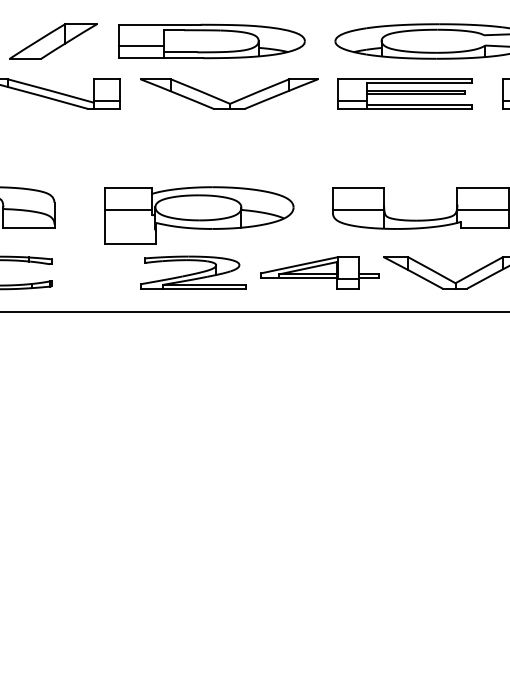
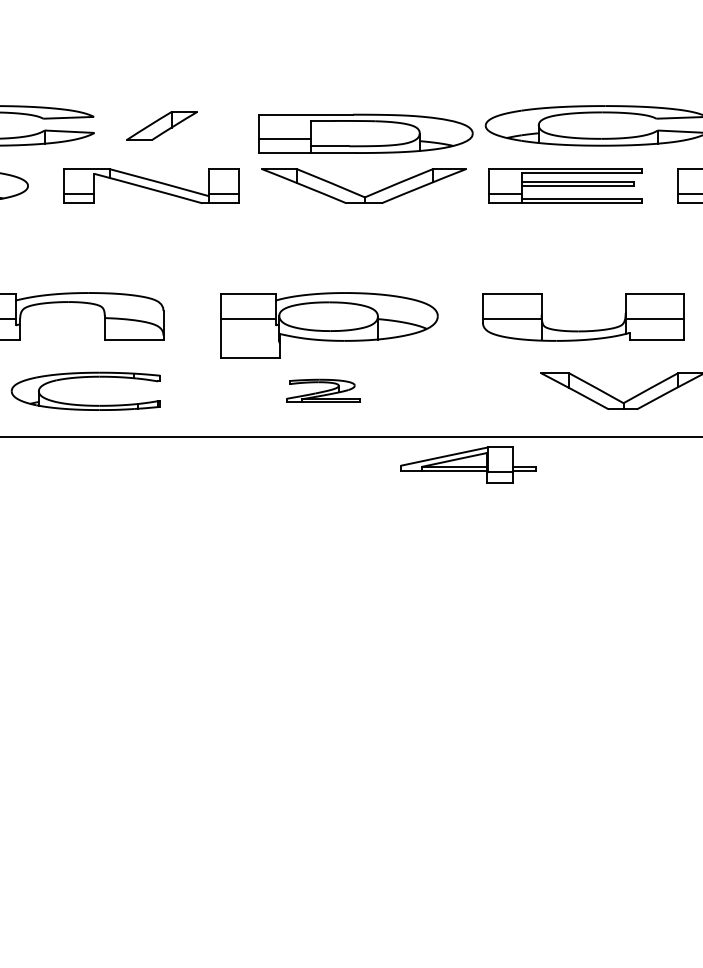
part: (52, 41) -> (161, 125), size x0.7
part: (211, 41) -> (365, 133), moved
part: (193, 272) -> (323, 390), size x0.6
part: (320, 272) -> (468, 464), moved

